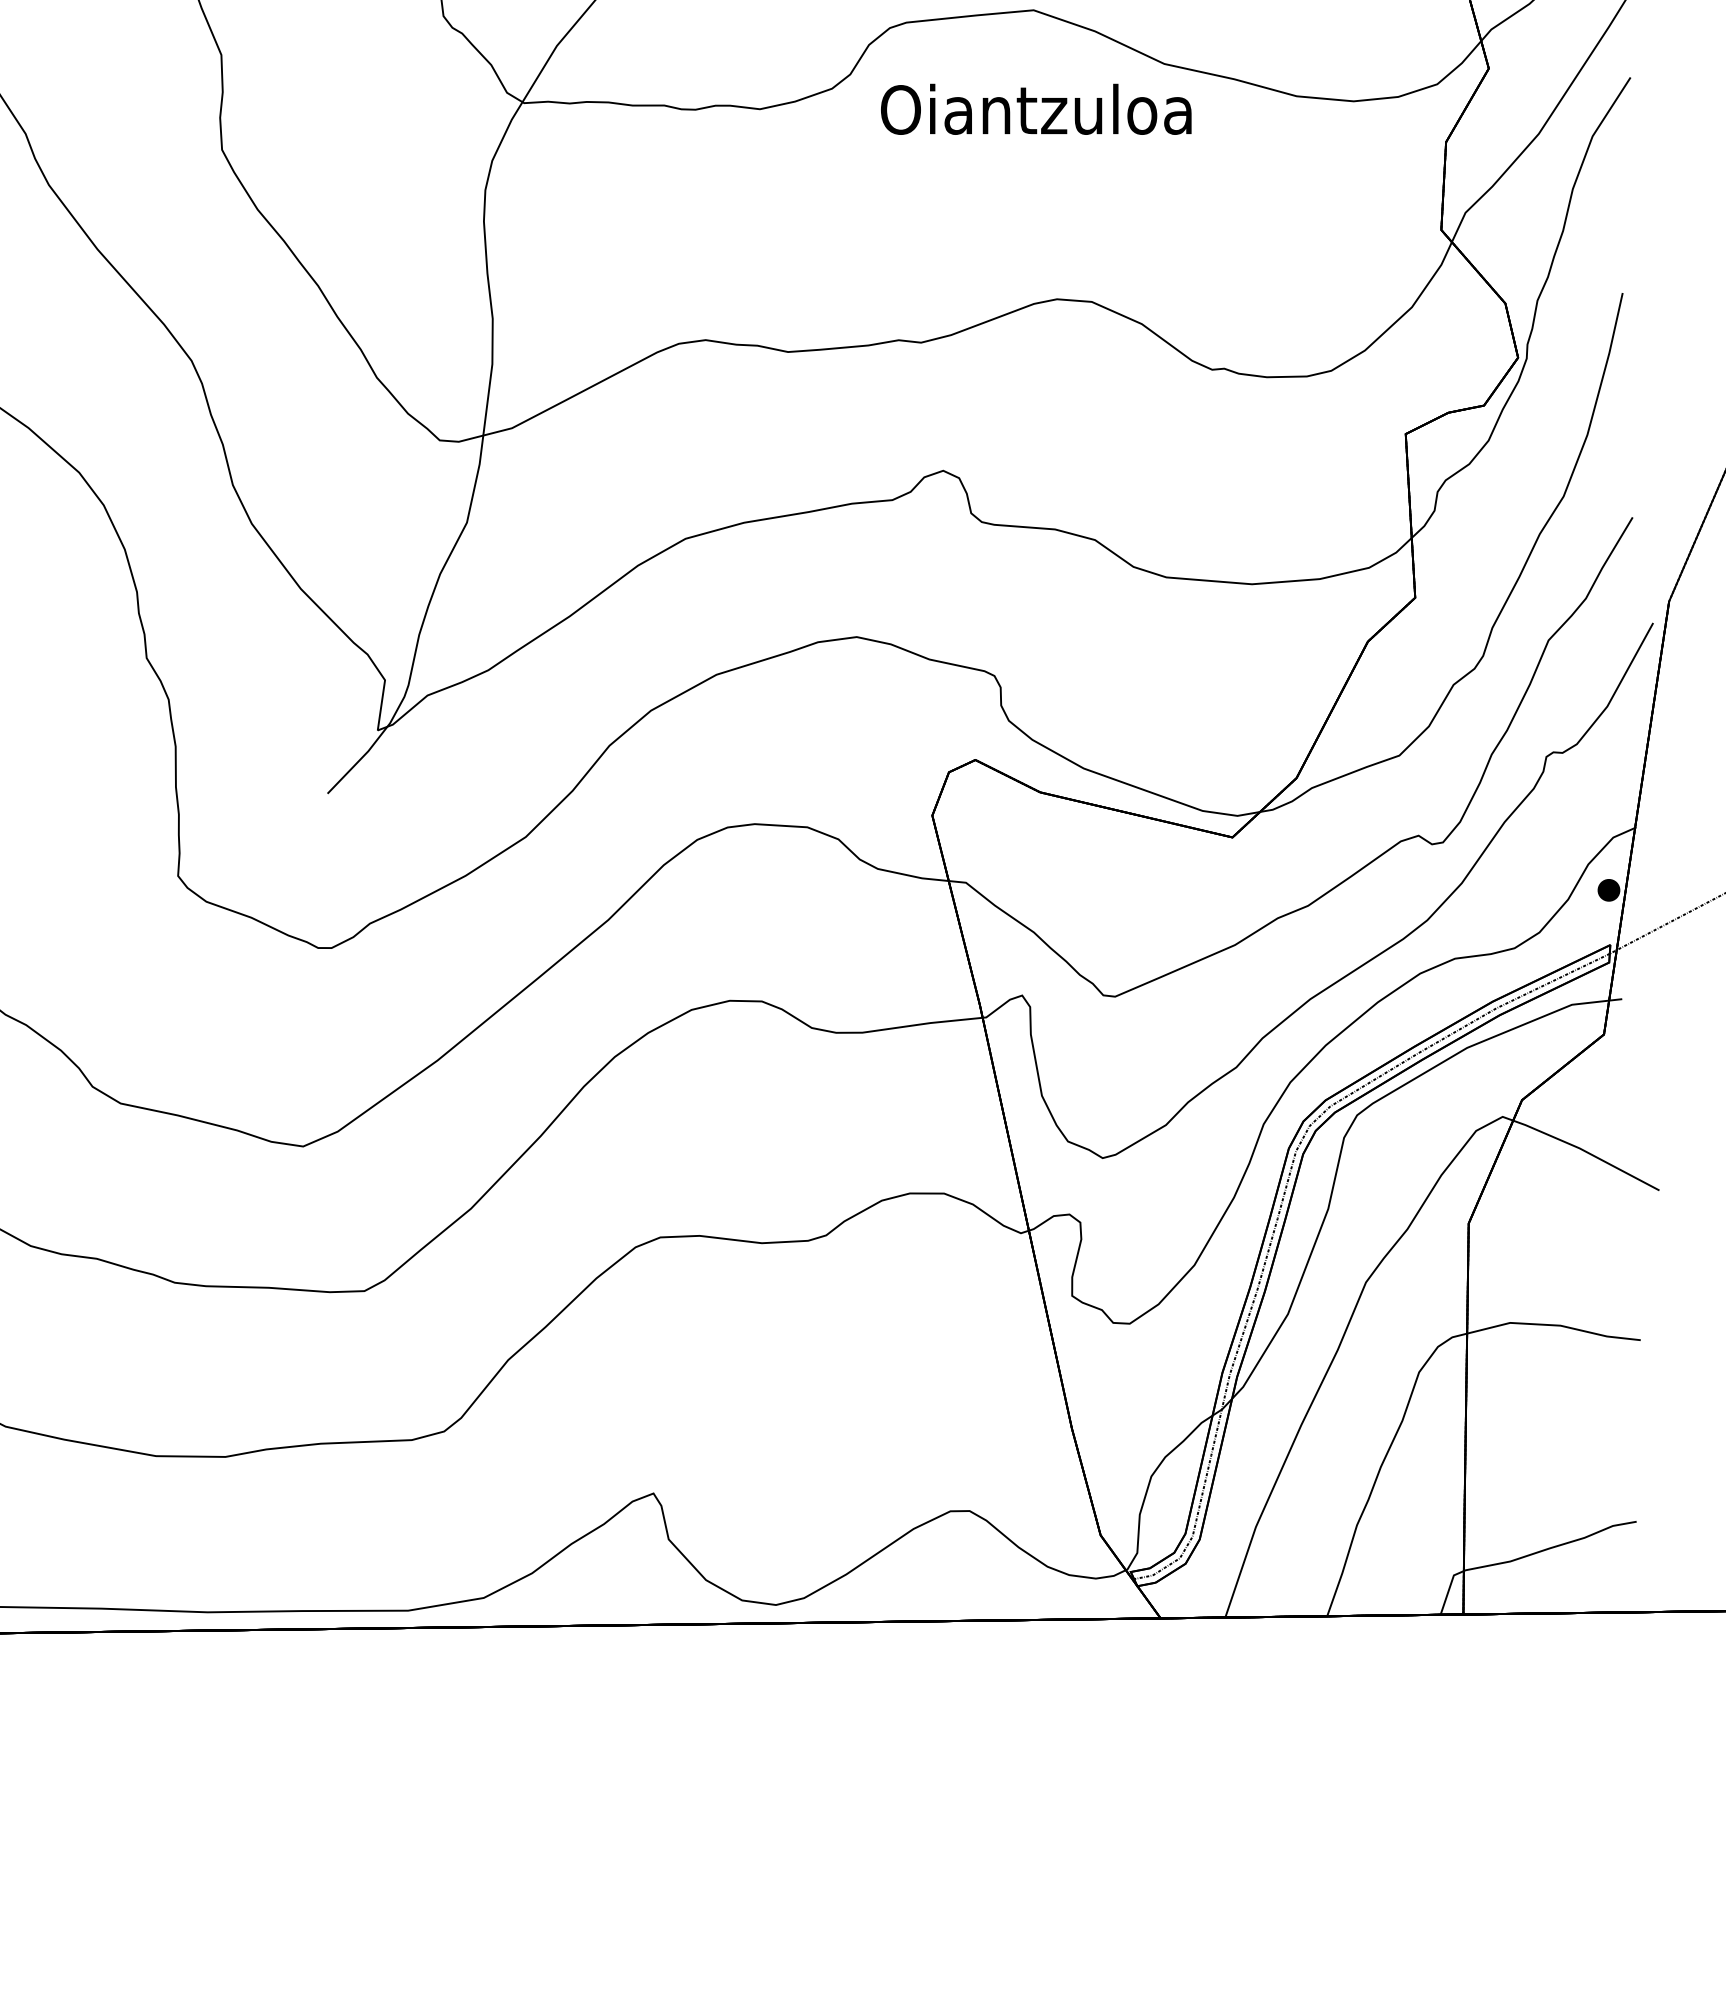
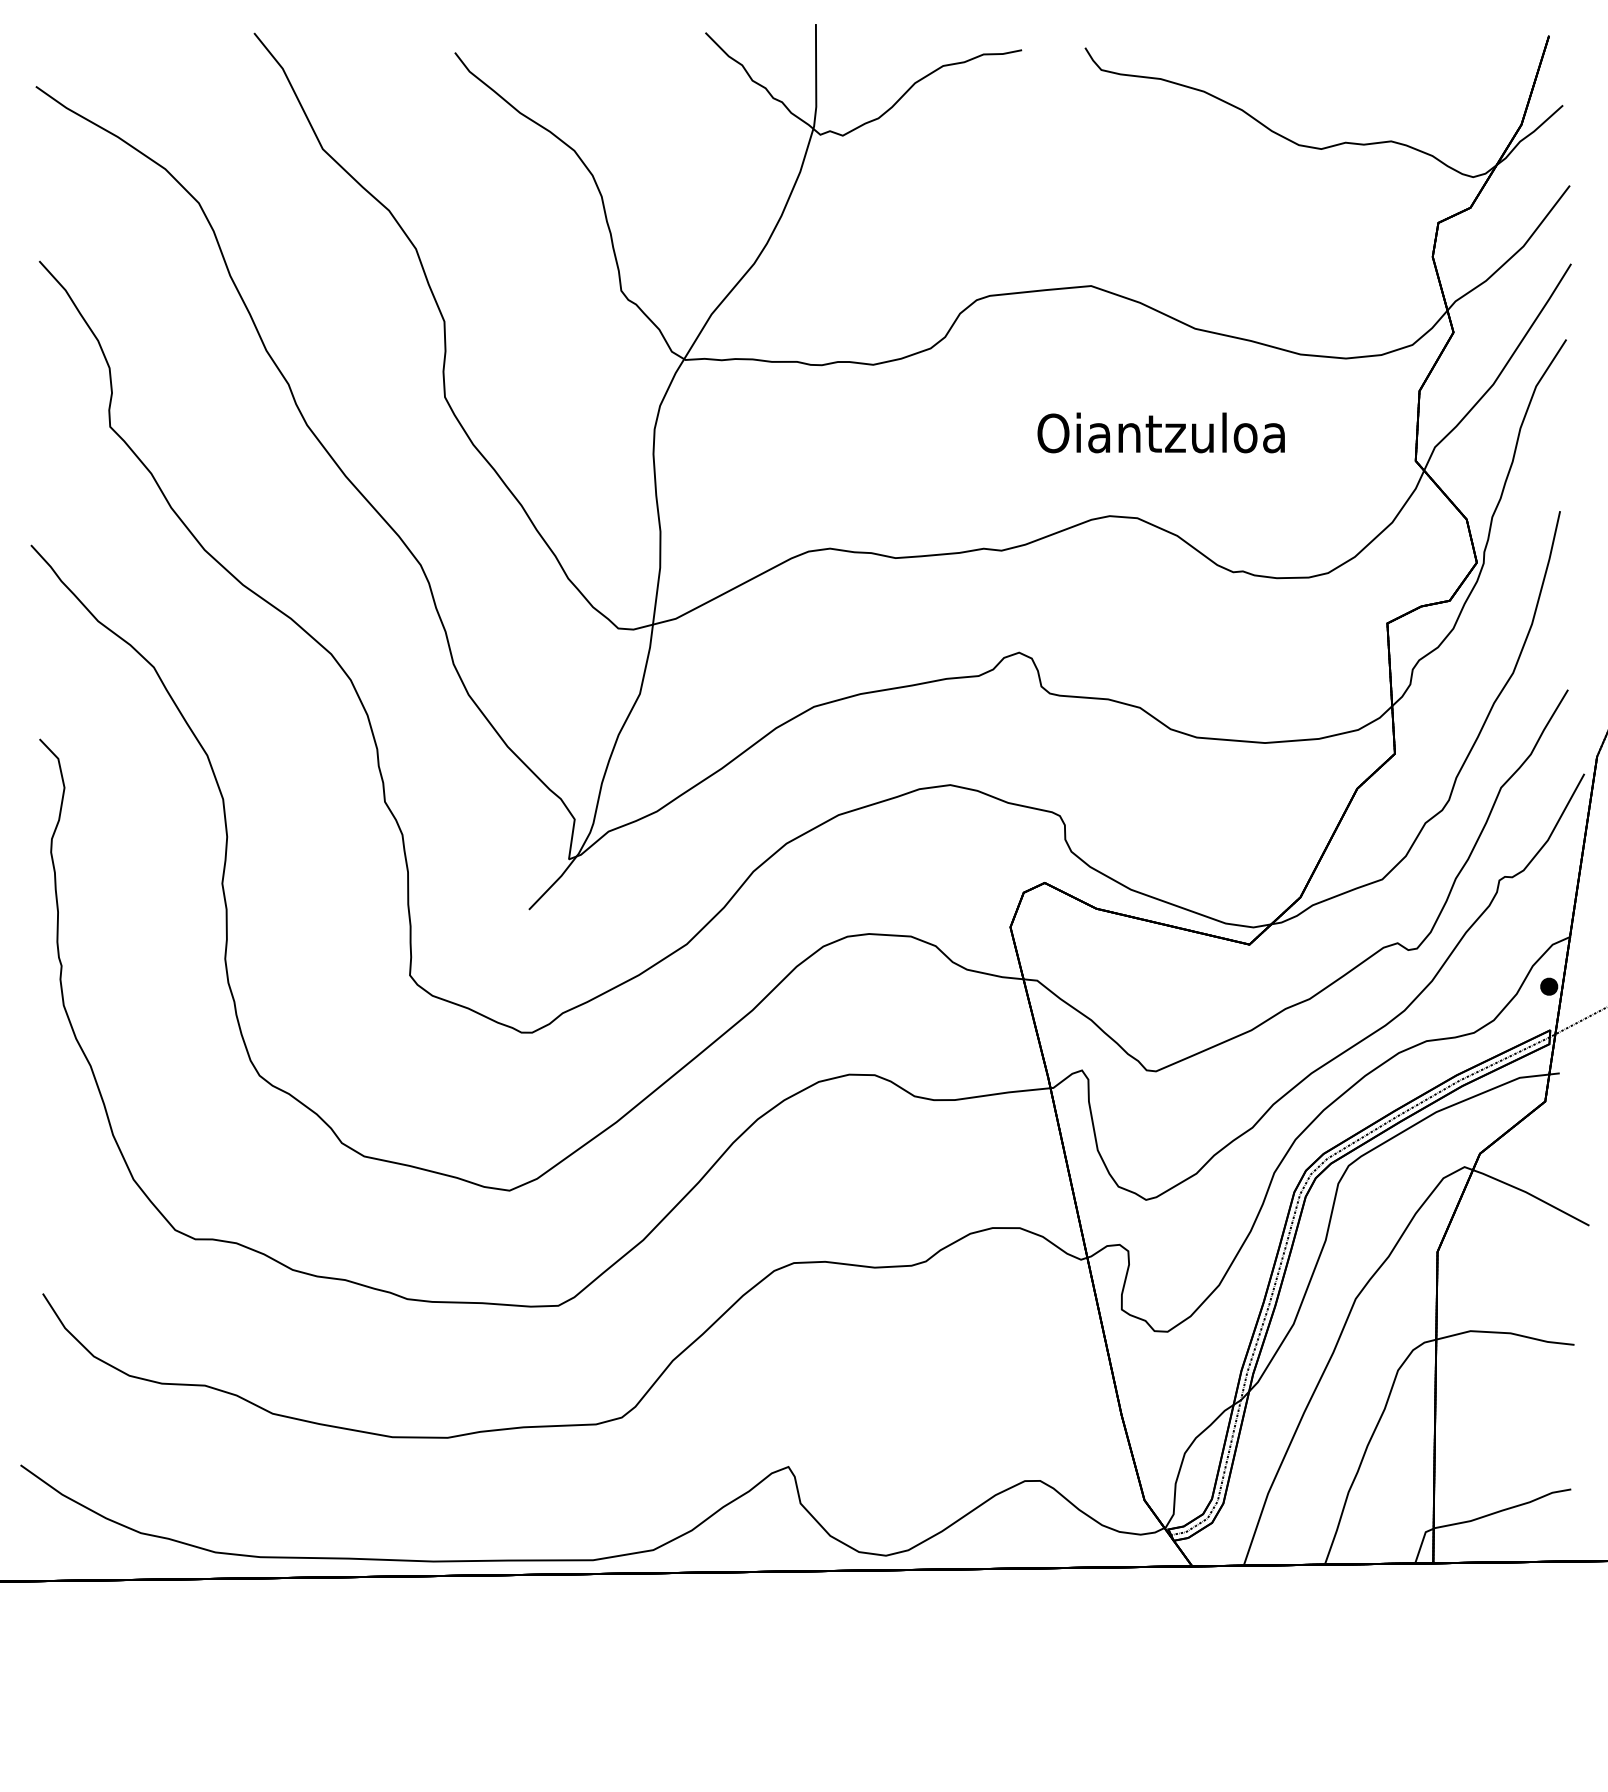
text: (1035, 108) -> (1160, 432), moved

